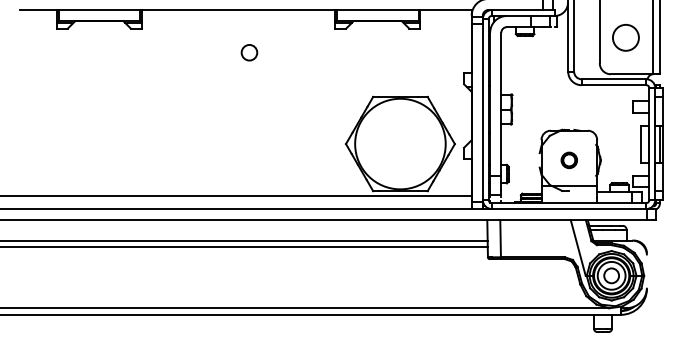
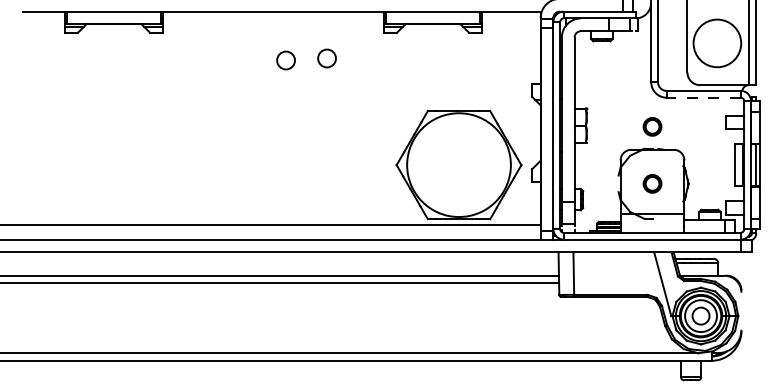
circle: (626, 37) -> (717, 43), size x1.6
circle: (284, 50) -> (326, 58), added
line: (613, 85) -> (703, 97), solid -> dashed
part: (569, 110) -> (652, 126), added

